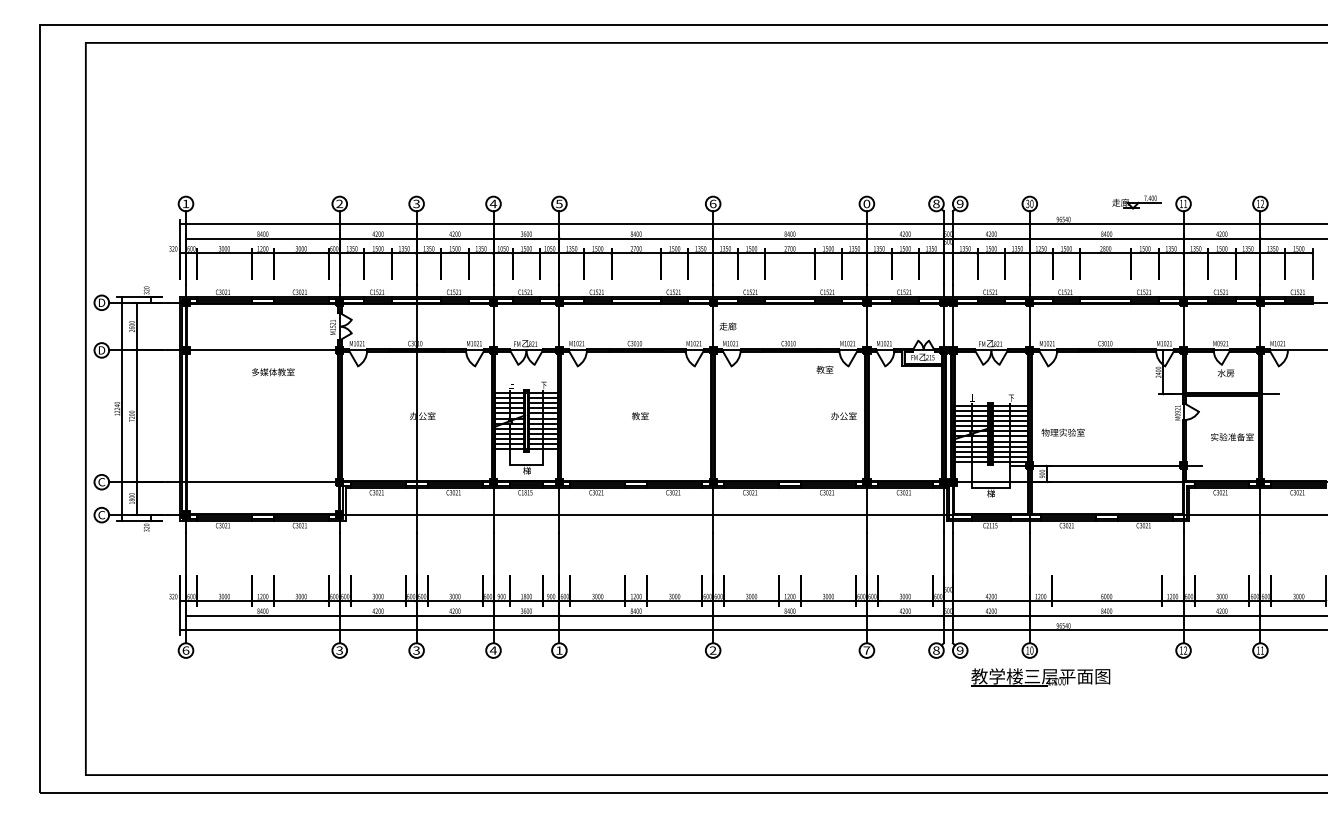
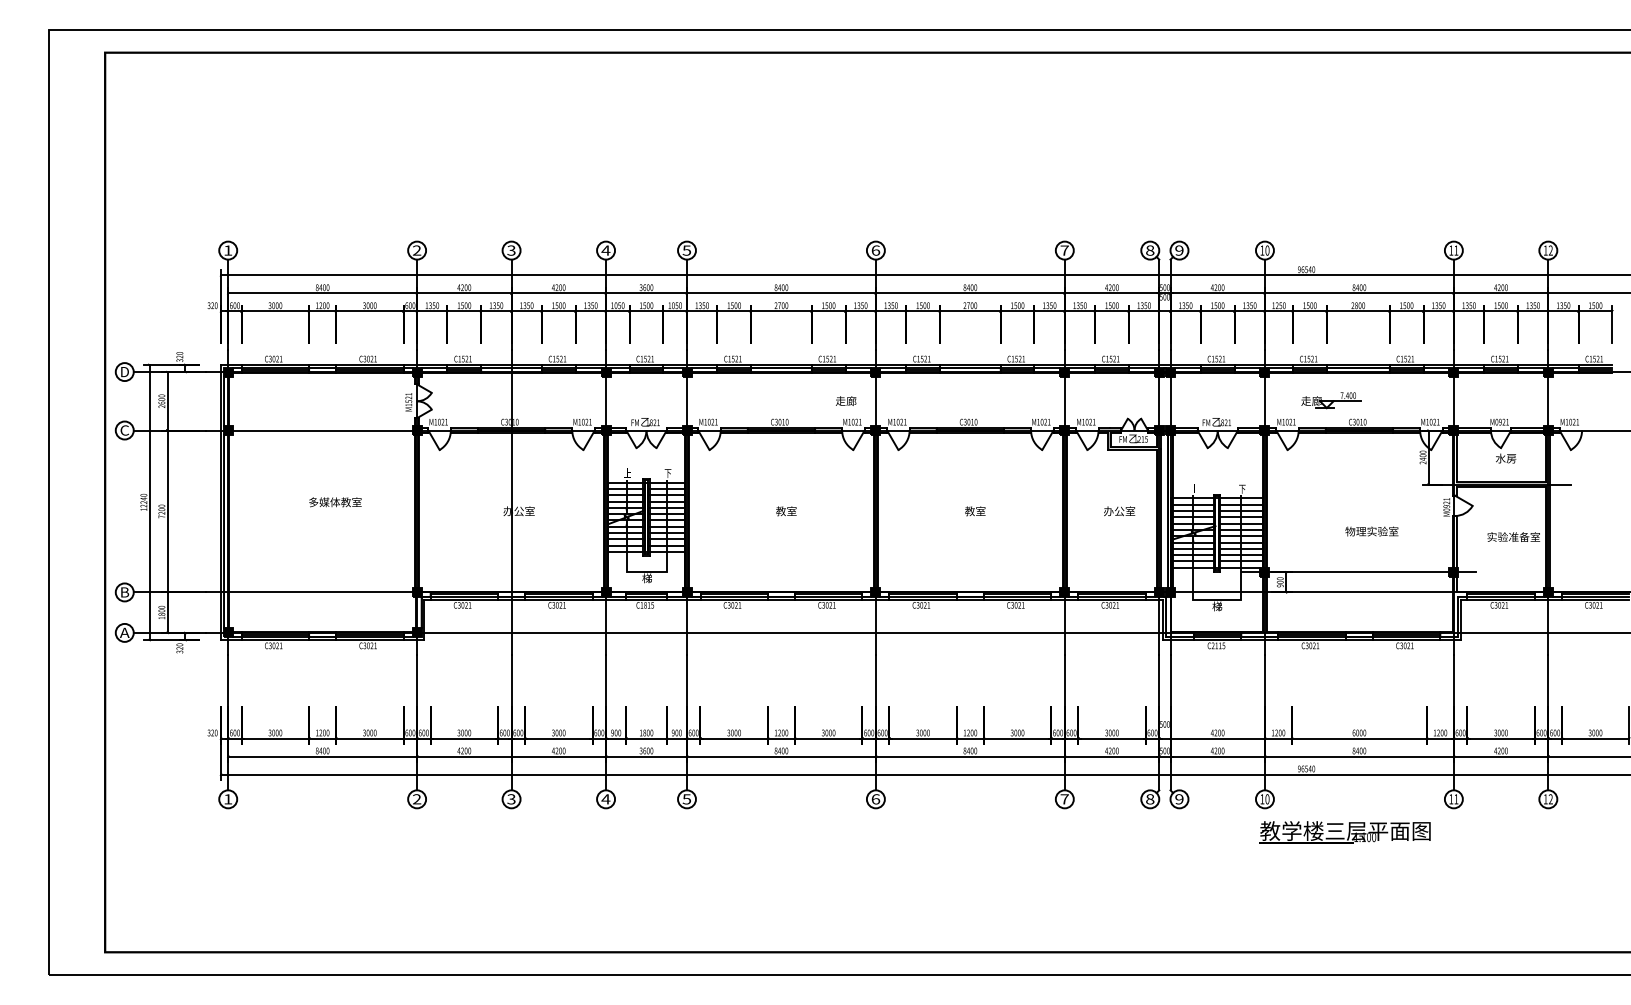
part: (1136, 202) -> (1331, 400), moved
text: (866, 203) -> (1064, 250), 0 -> 7
text: (1027, 203) -> (1262, 250), 30 -> 10
text: (728, 325) -> (846, 400), moved
text: (101, 350) -> (124, 430), D -> C
text: (825, 369) -> (975, 511), moved
text: (273, 372) -> (335, 502), moved
text: (843, 416) -> (1119, 511), moved
text: (1062, 432) -> (1371, 531), moved
text: (101, 482) -> (124, 592), C -> B
text: (101, 514) -> (124, 632), C -> A
text: (186, 650) -> (228, 799), 6 -> 1
text: (340, 650) -> (417, 799), 3 -> 2
text: (559, 650) -> (686, 799), 1 -> 5
text: (712, 650) -> (875, 799), 2 -> 6
text: (1185, 650) -> (1456, 799), 12 -> 11
text: (1262, 650) -> (1550, 799), 11 -> 12
text: (1040, 677) -> (1344, 832), moved

